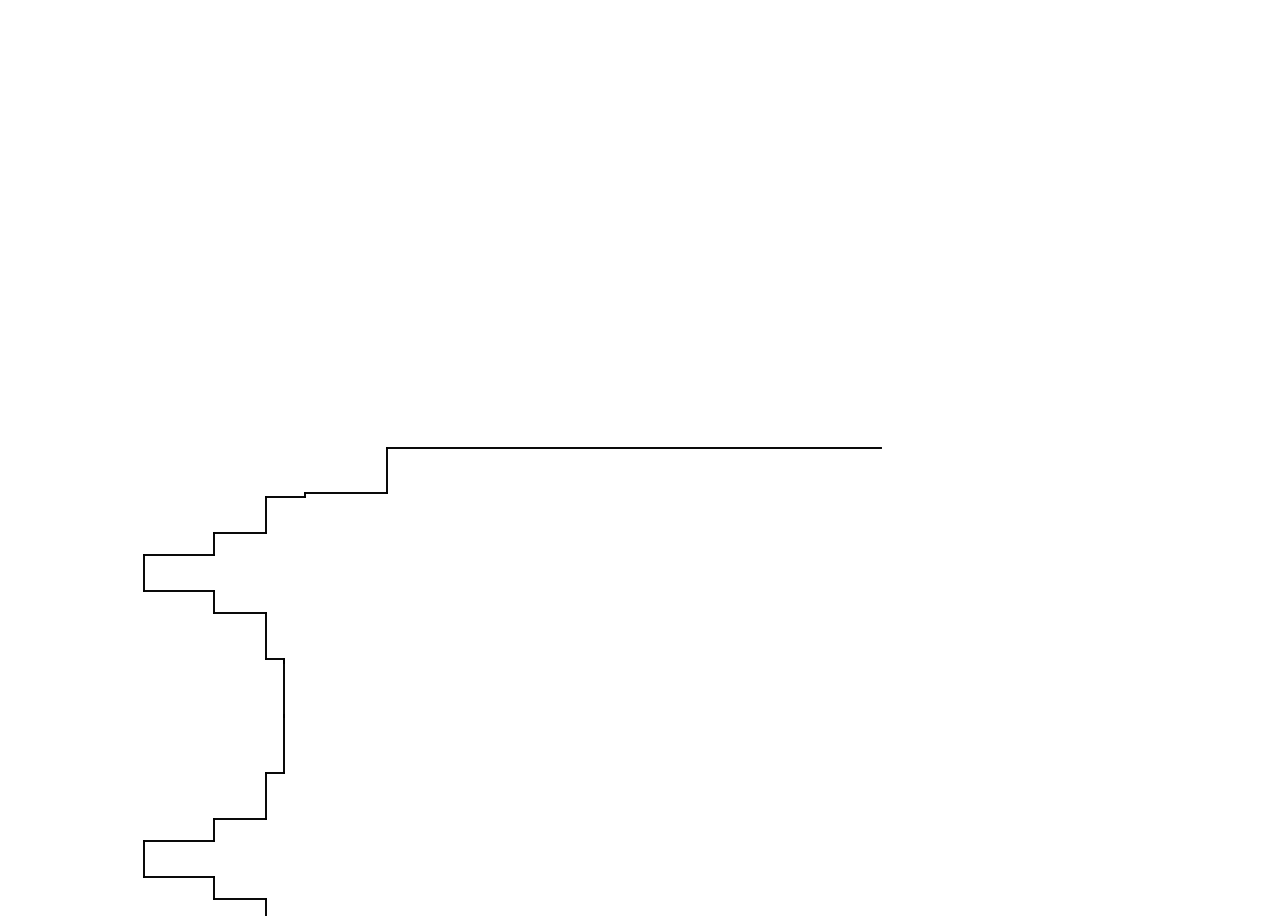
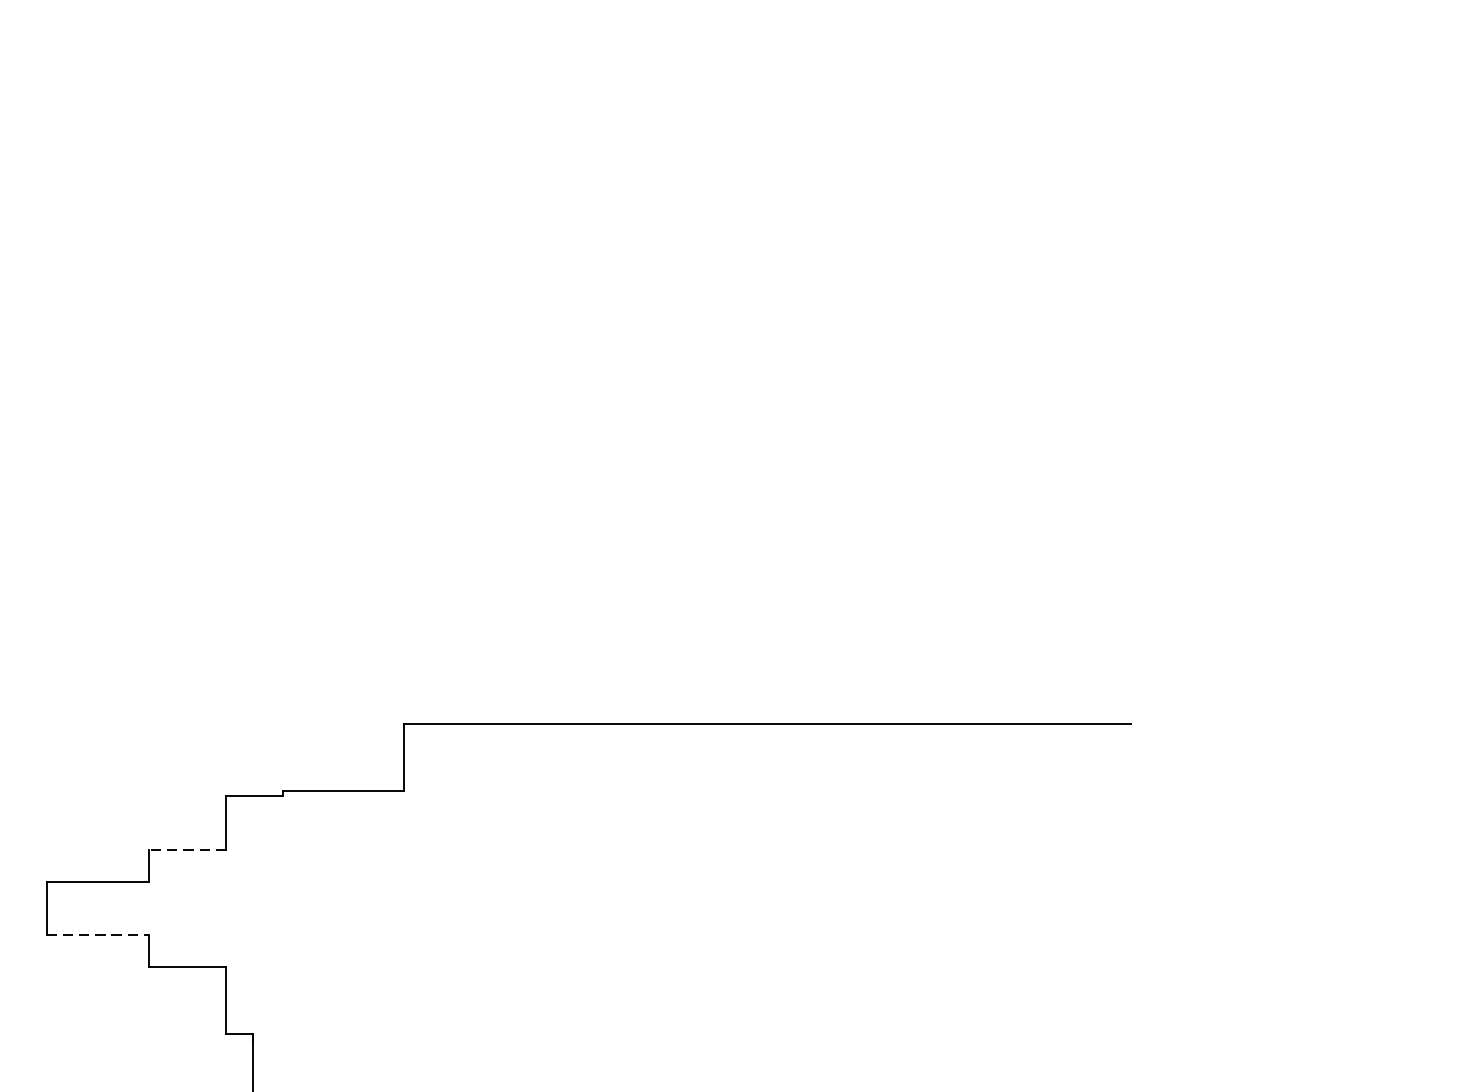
line: (239, 533) -> (186, 850), solid -> dashed
line: (179, 591) -> (98, 935), solid -> dashed

